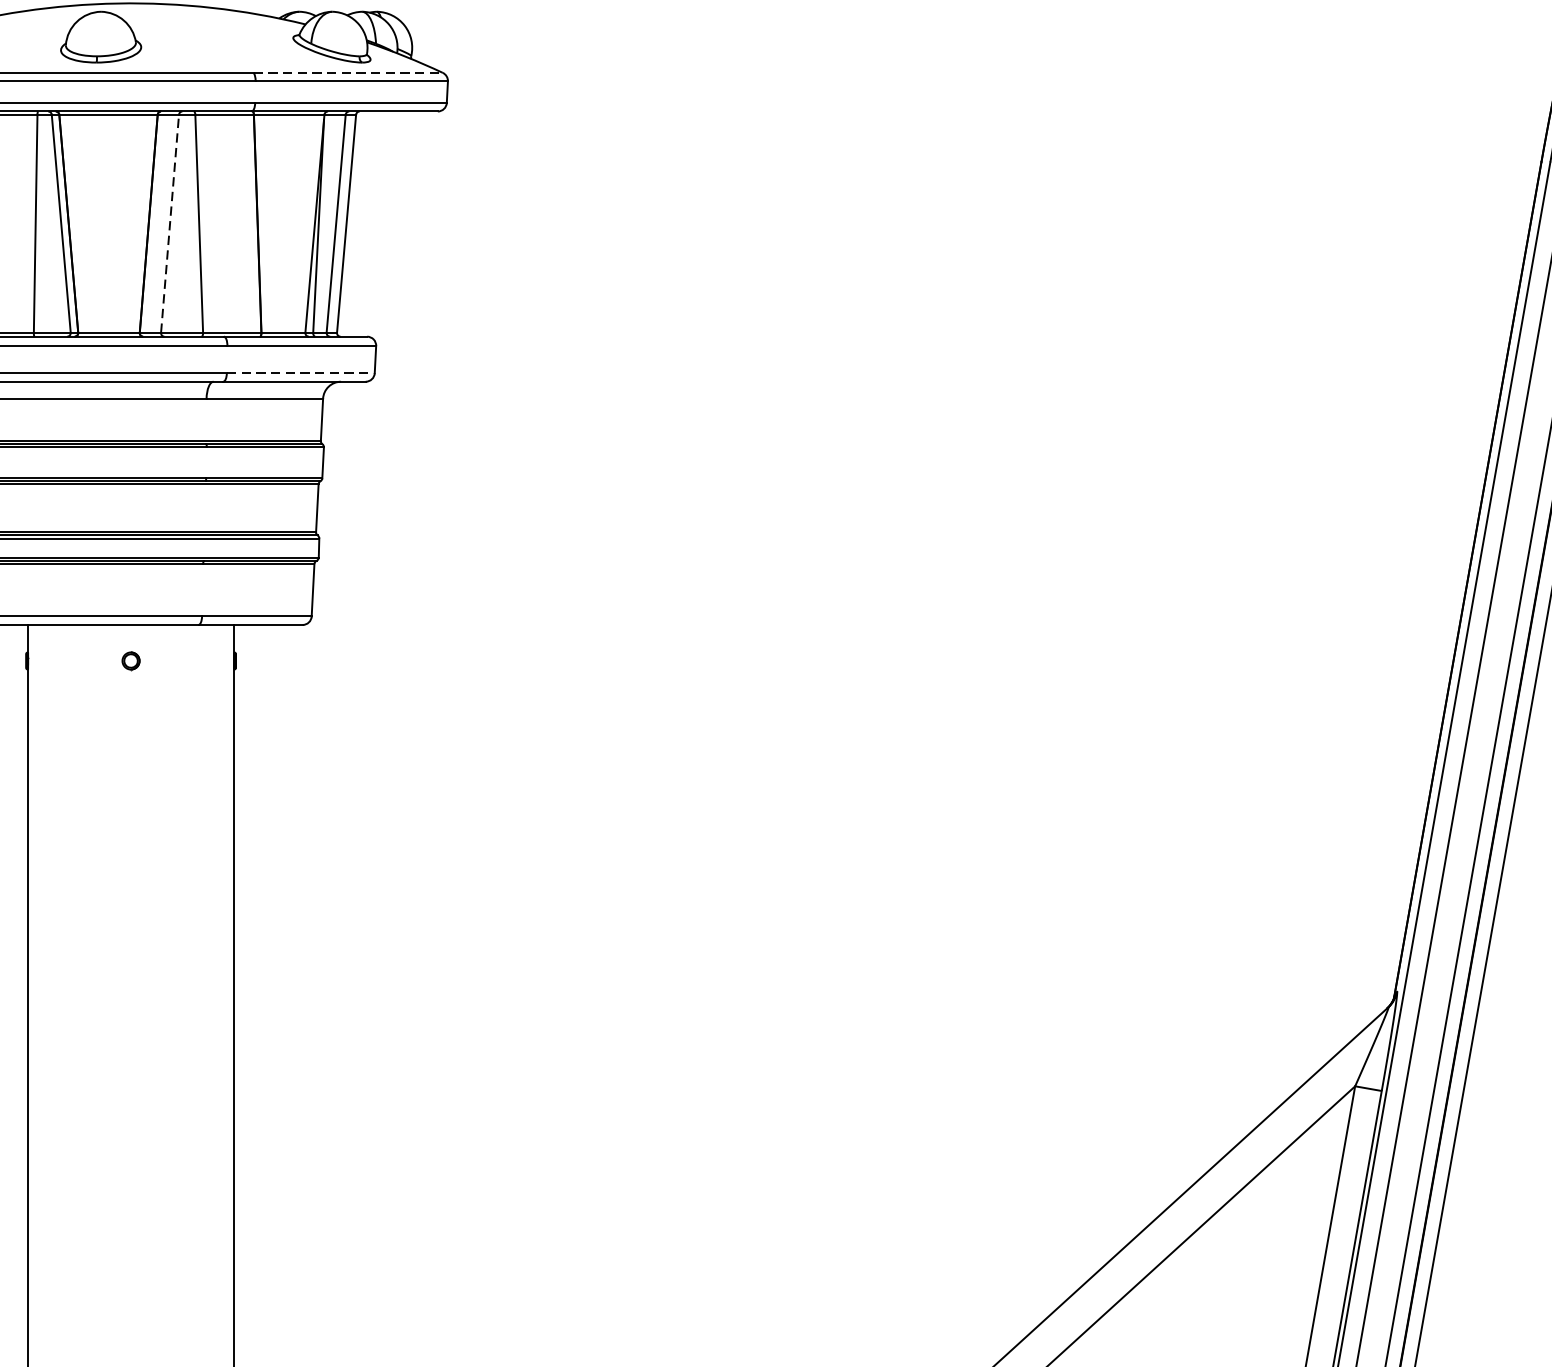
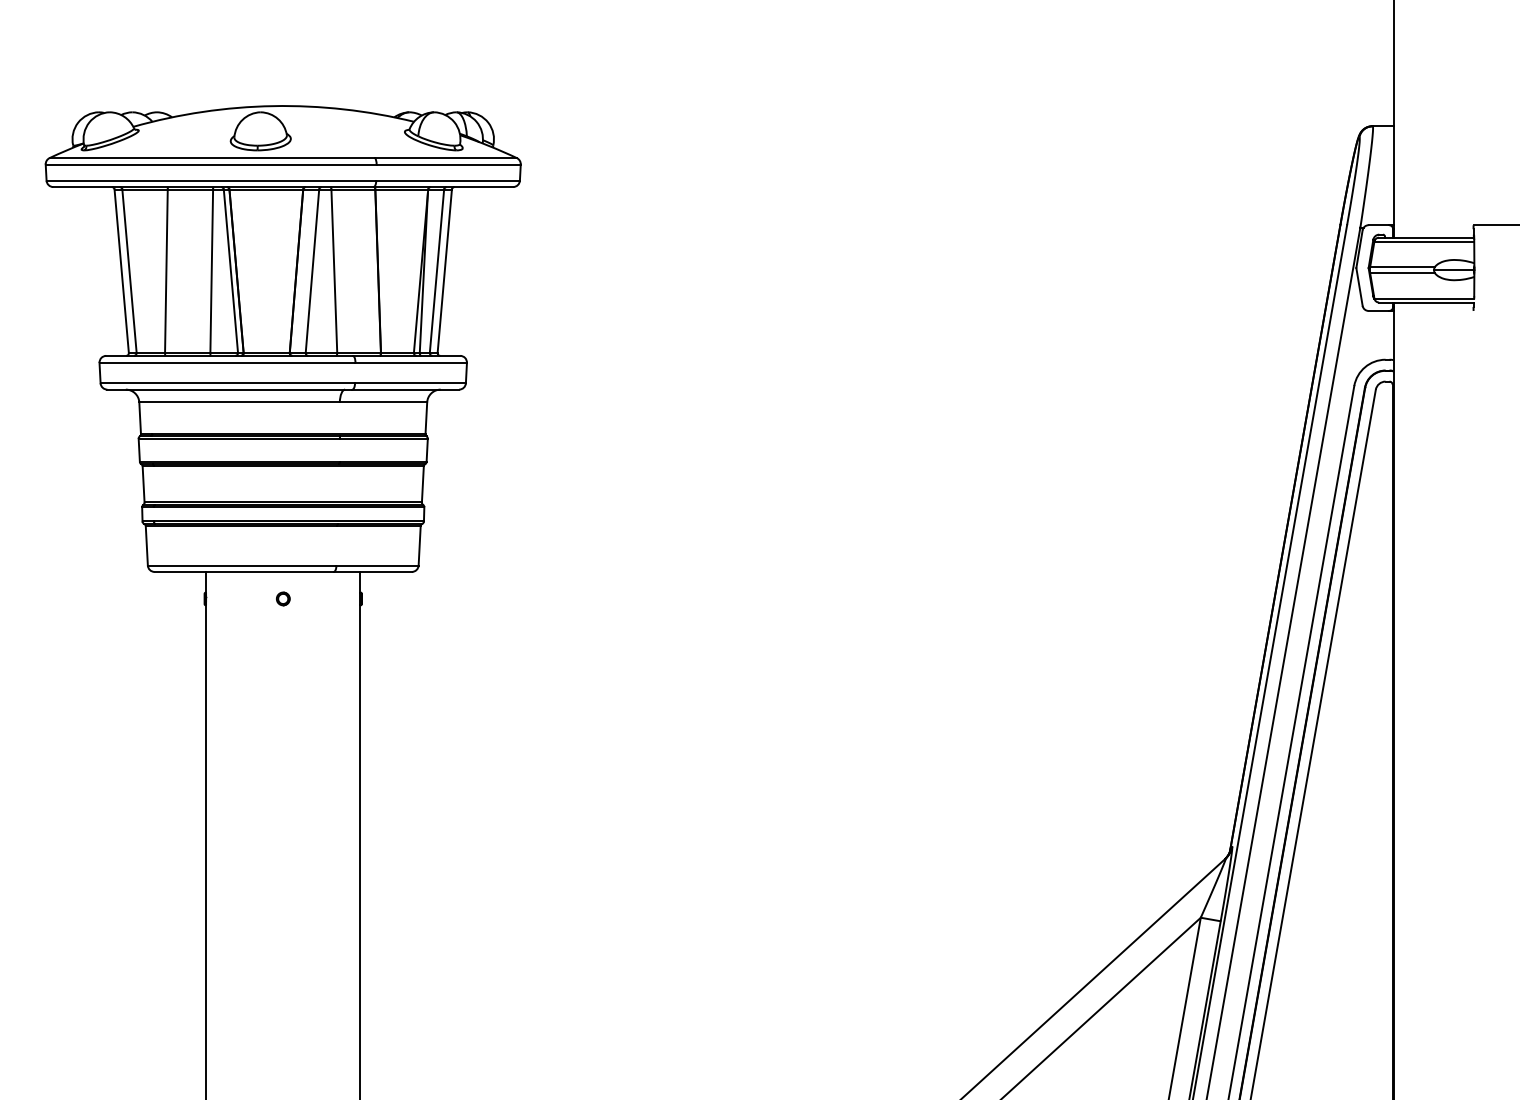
line: (347, 73) -> (445, 158), dashed -> solid
line: (170, 224) -> (312, 271), dashed -> solid
line: (300, 373) -> (410, 383), dashed -> solid

